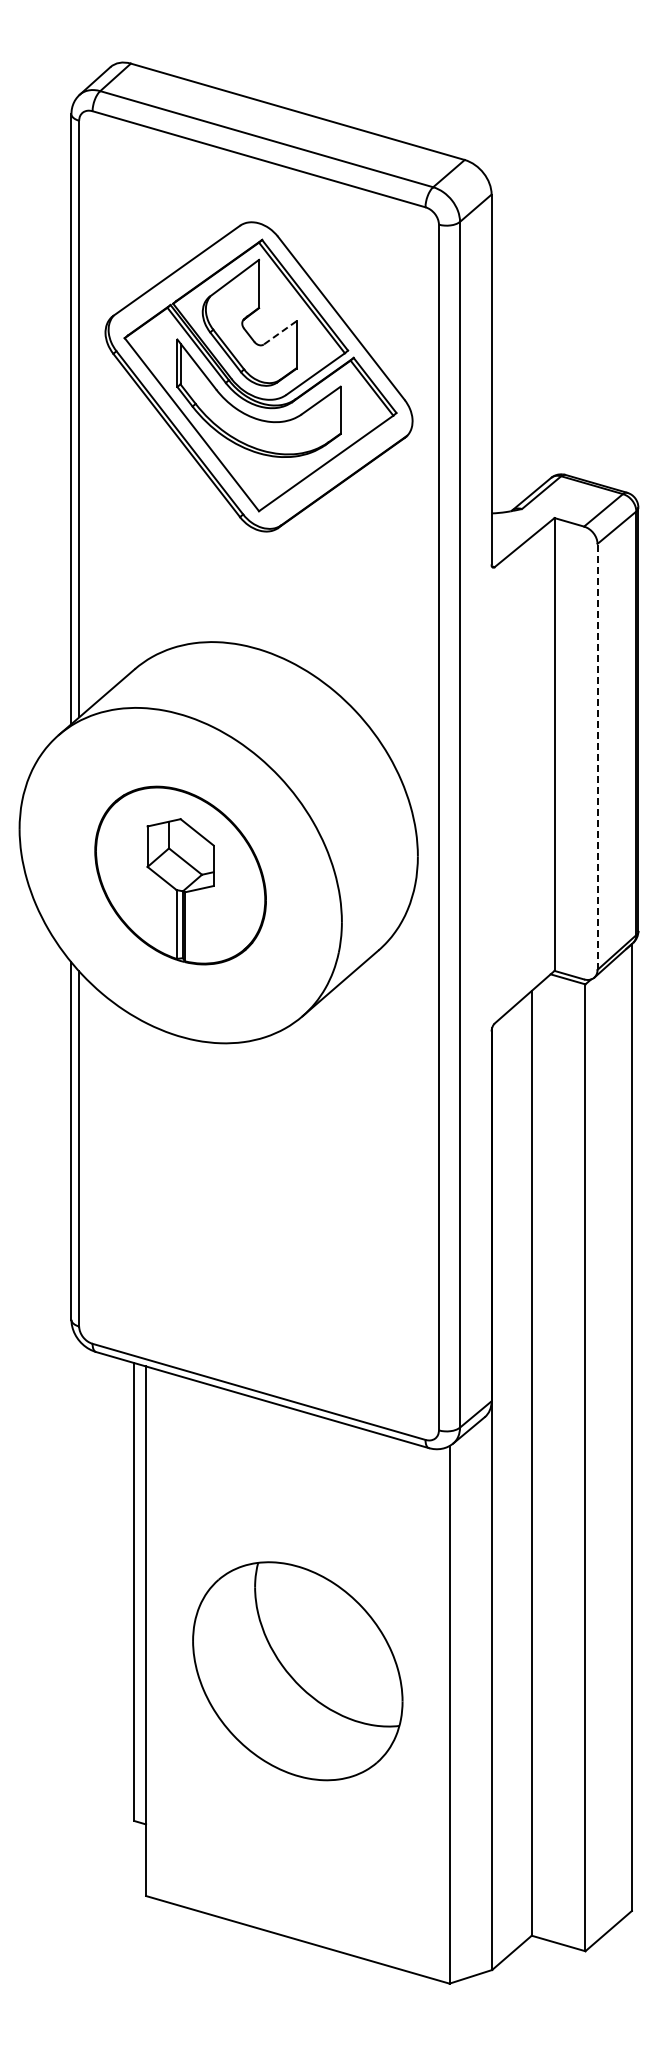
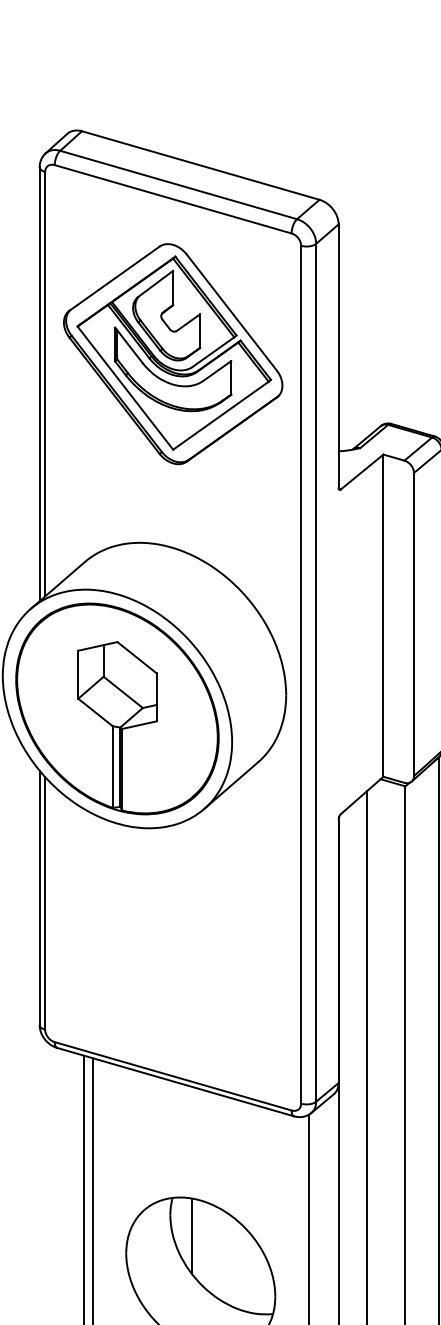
line: (279, 333) -> (187, 323), dashed -> solid
line: (597, 756) -> (413, 624), dashed -> solid
part: (180, 875) -> (117, 708), size x1.67
line: (285, 1616) -> (191, 1236), added

